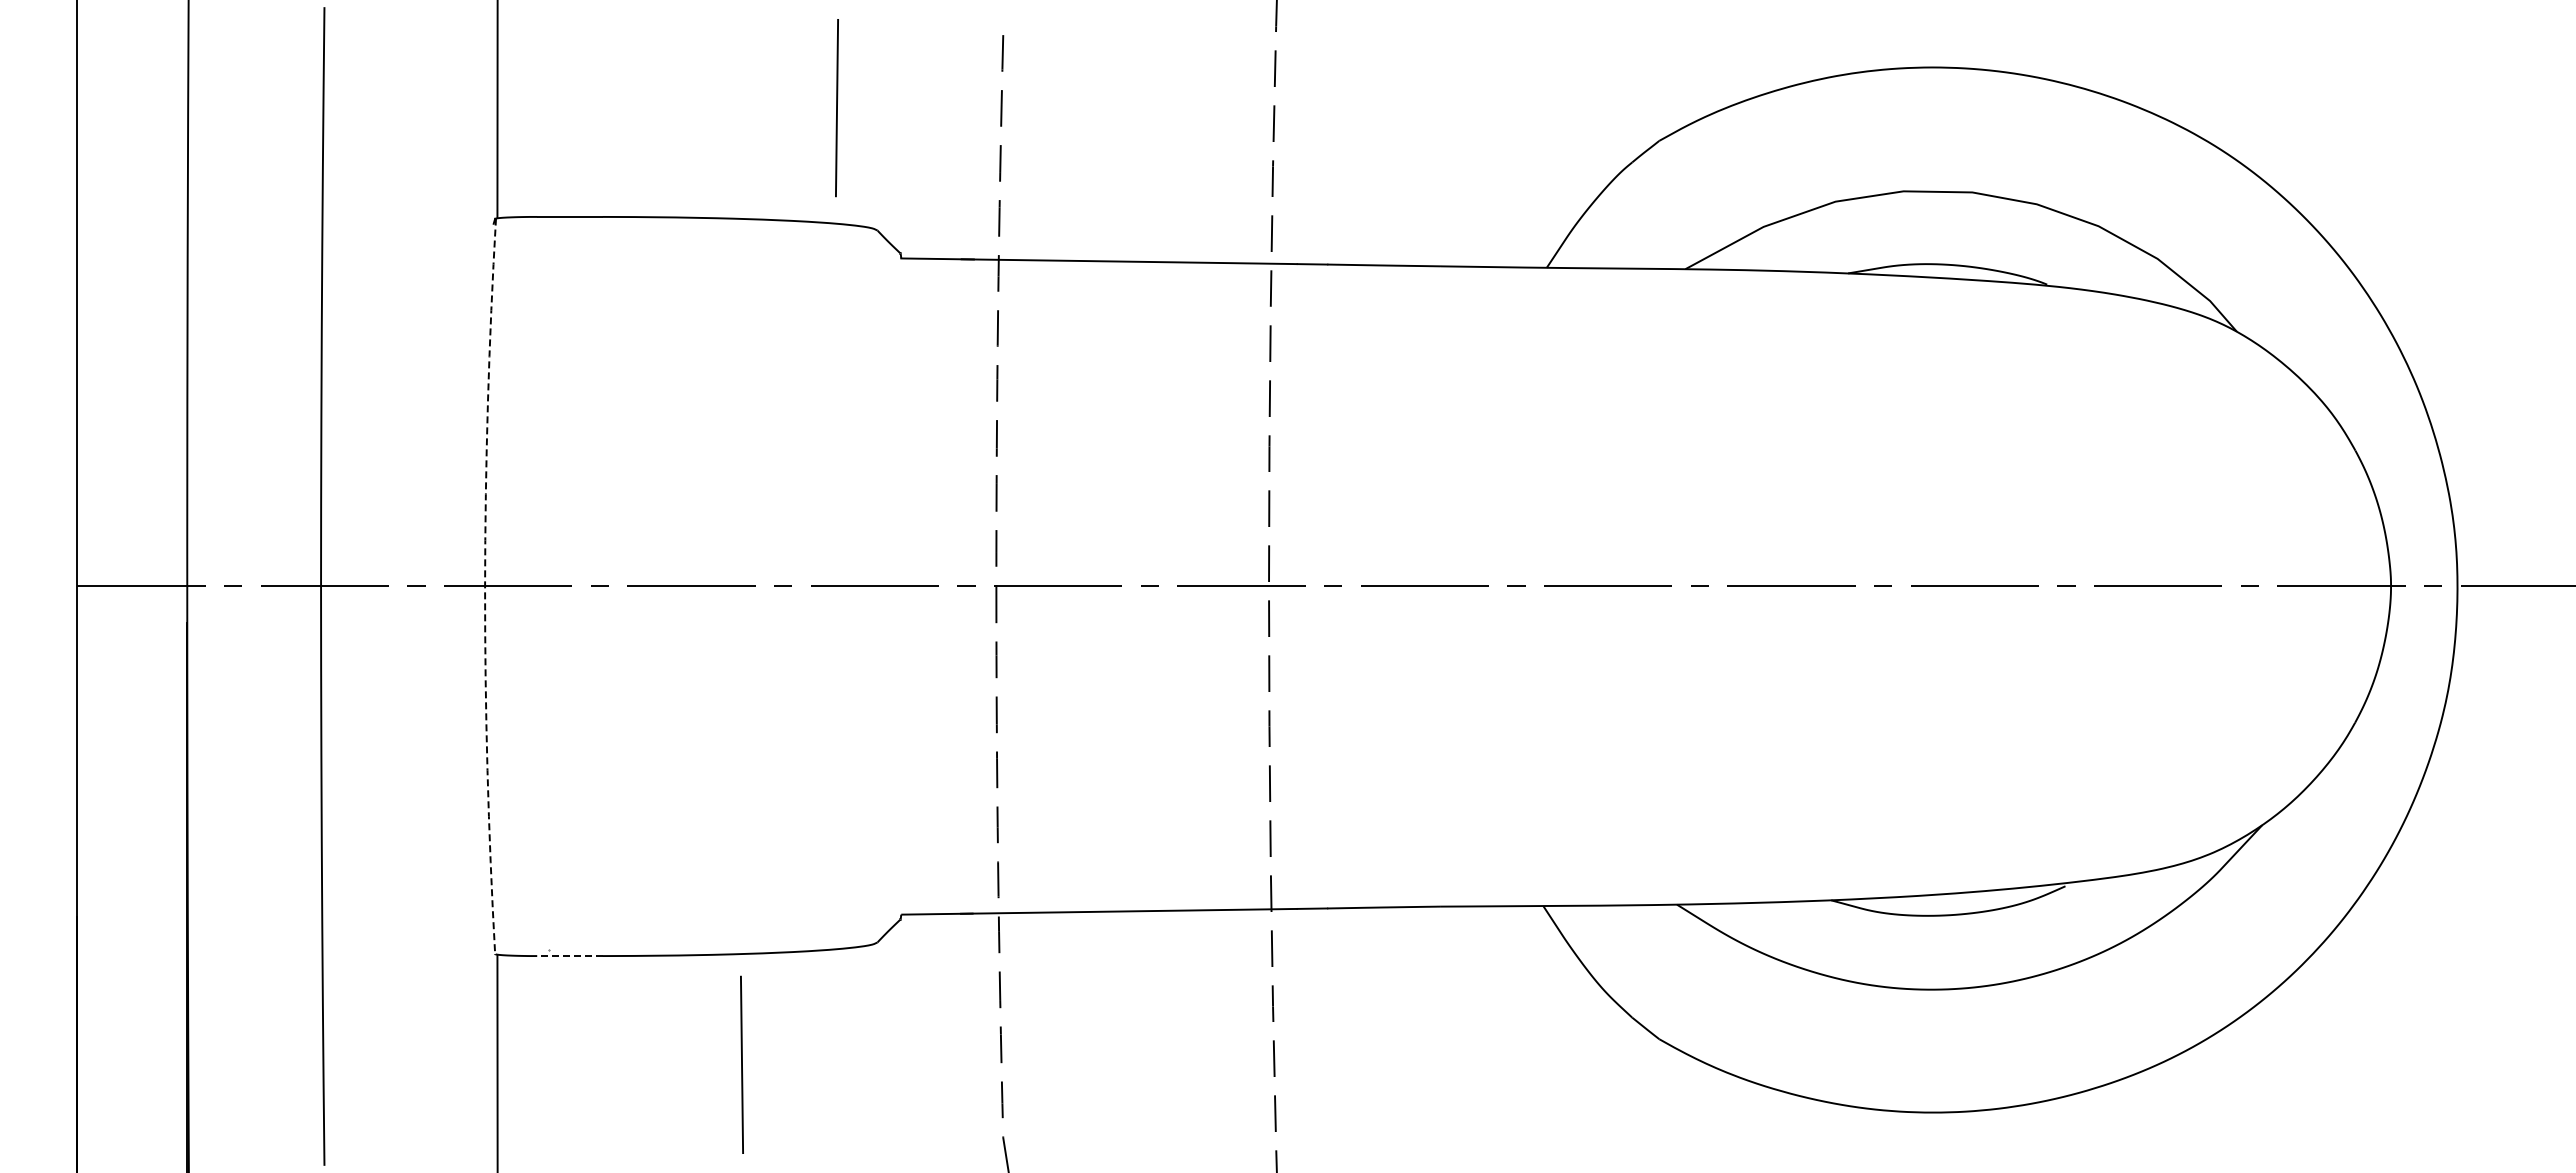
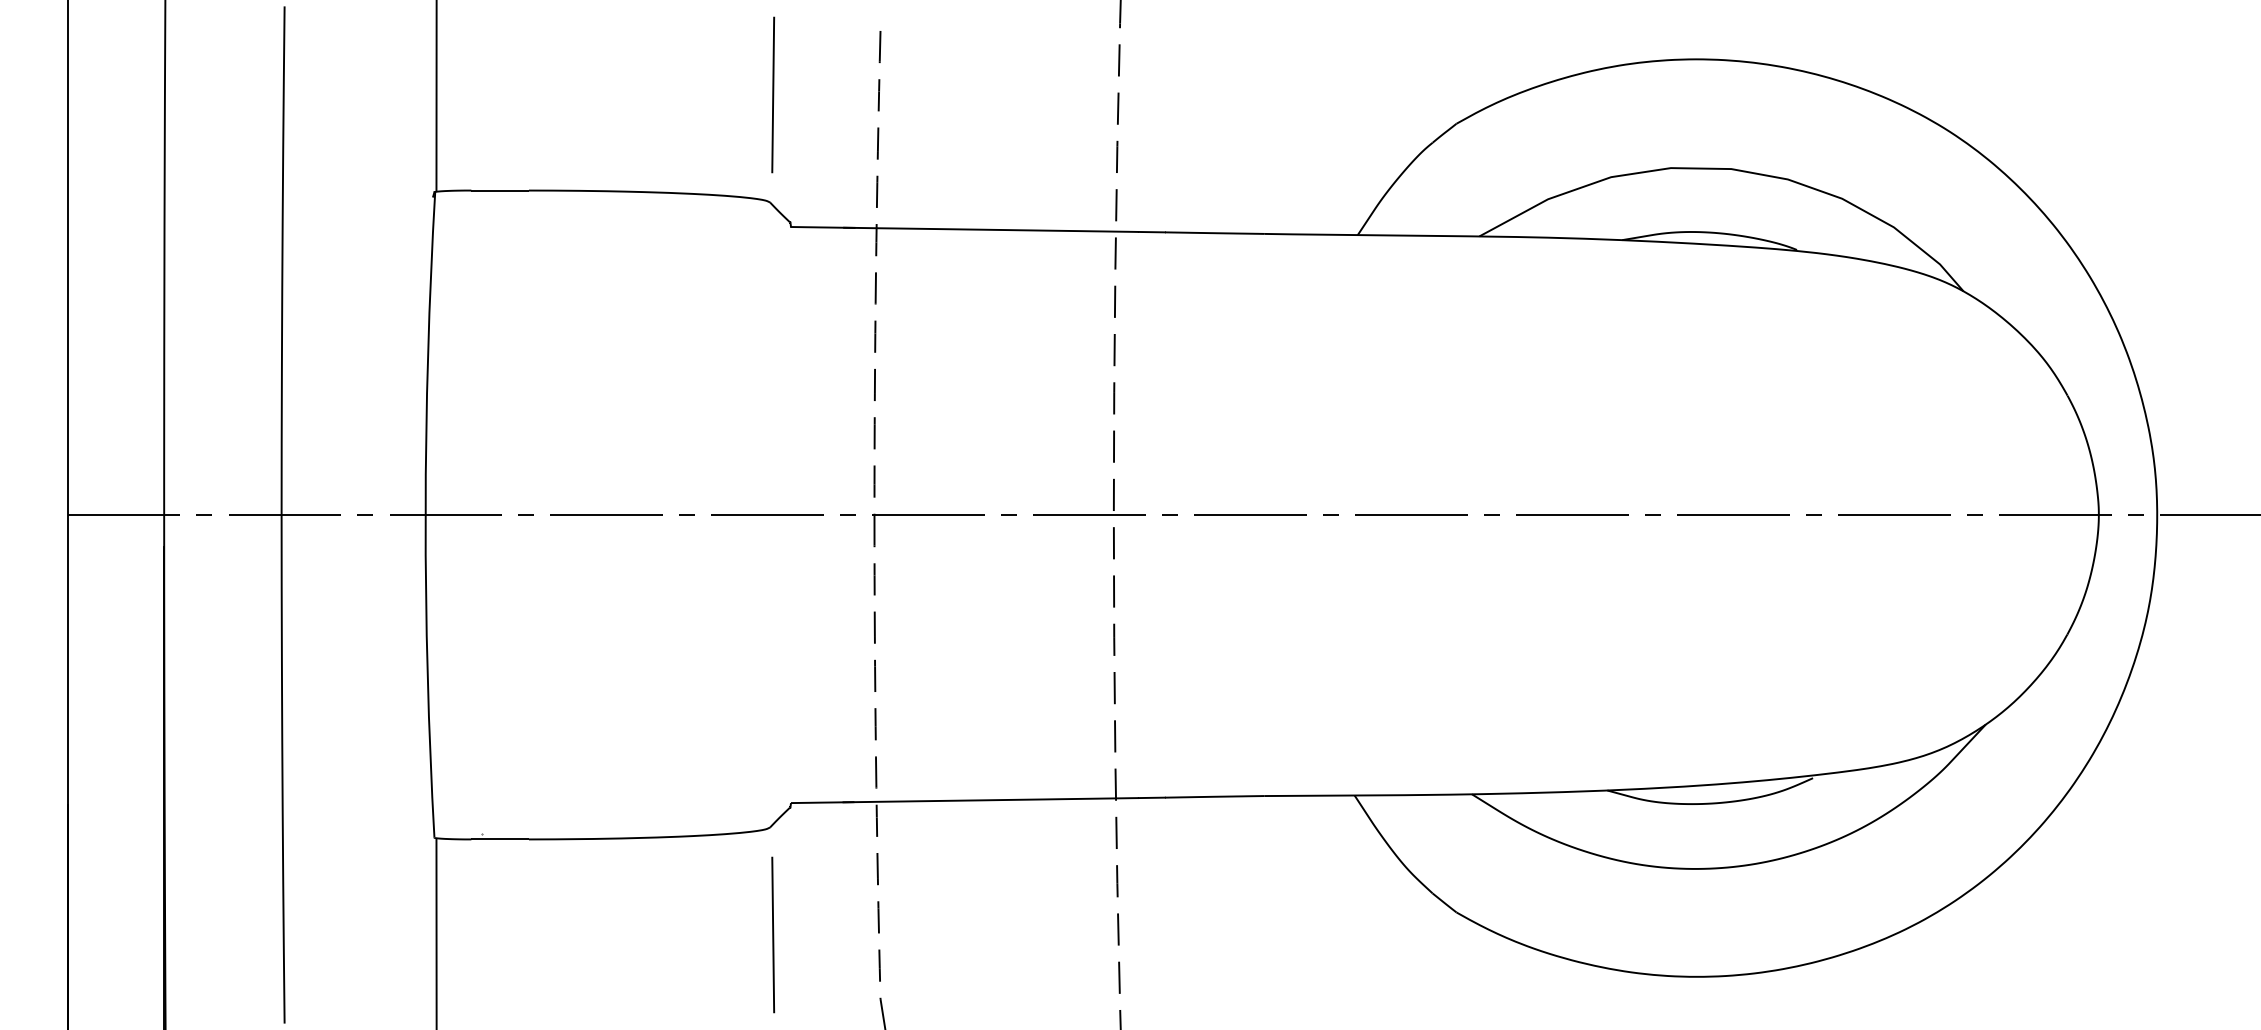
line: (836, 108) -> (772, 95), moved
arc: (485, 586) -> (425, 515), dashed -> solid
line: (570, 956) -> (500, 839), dashed -> solid
line: (741, 1064) -> (772, 934), moved

